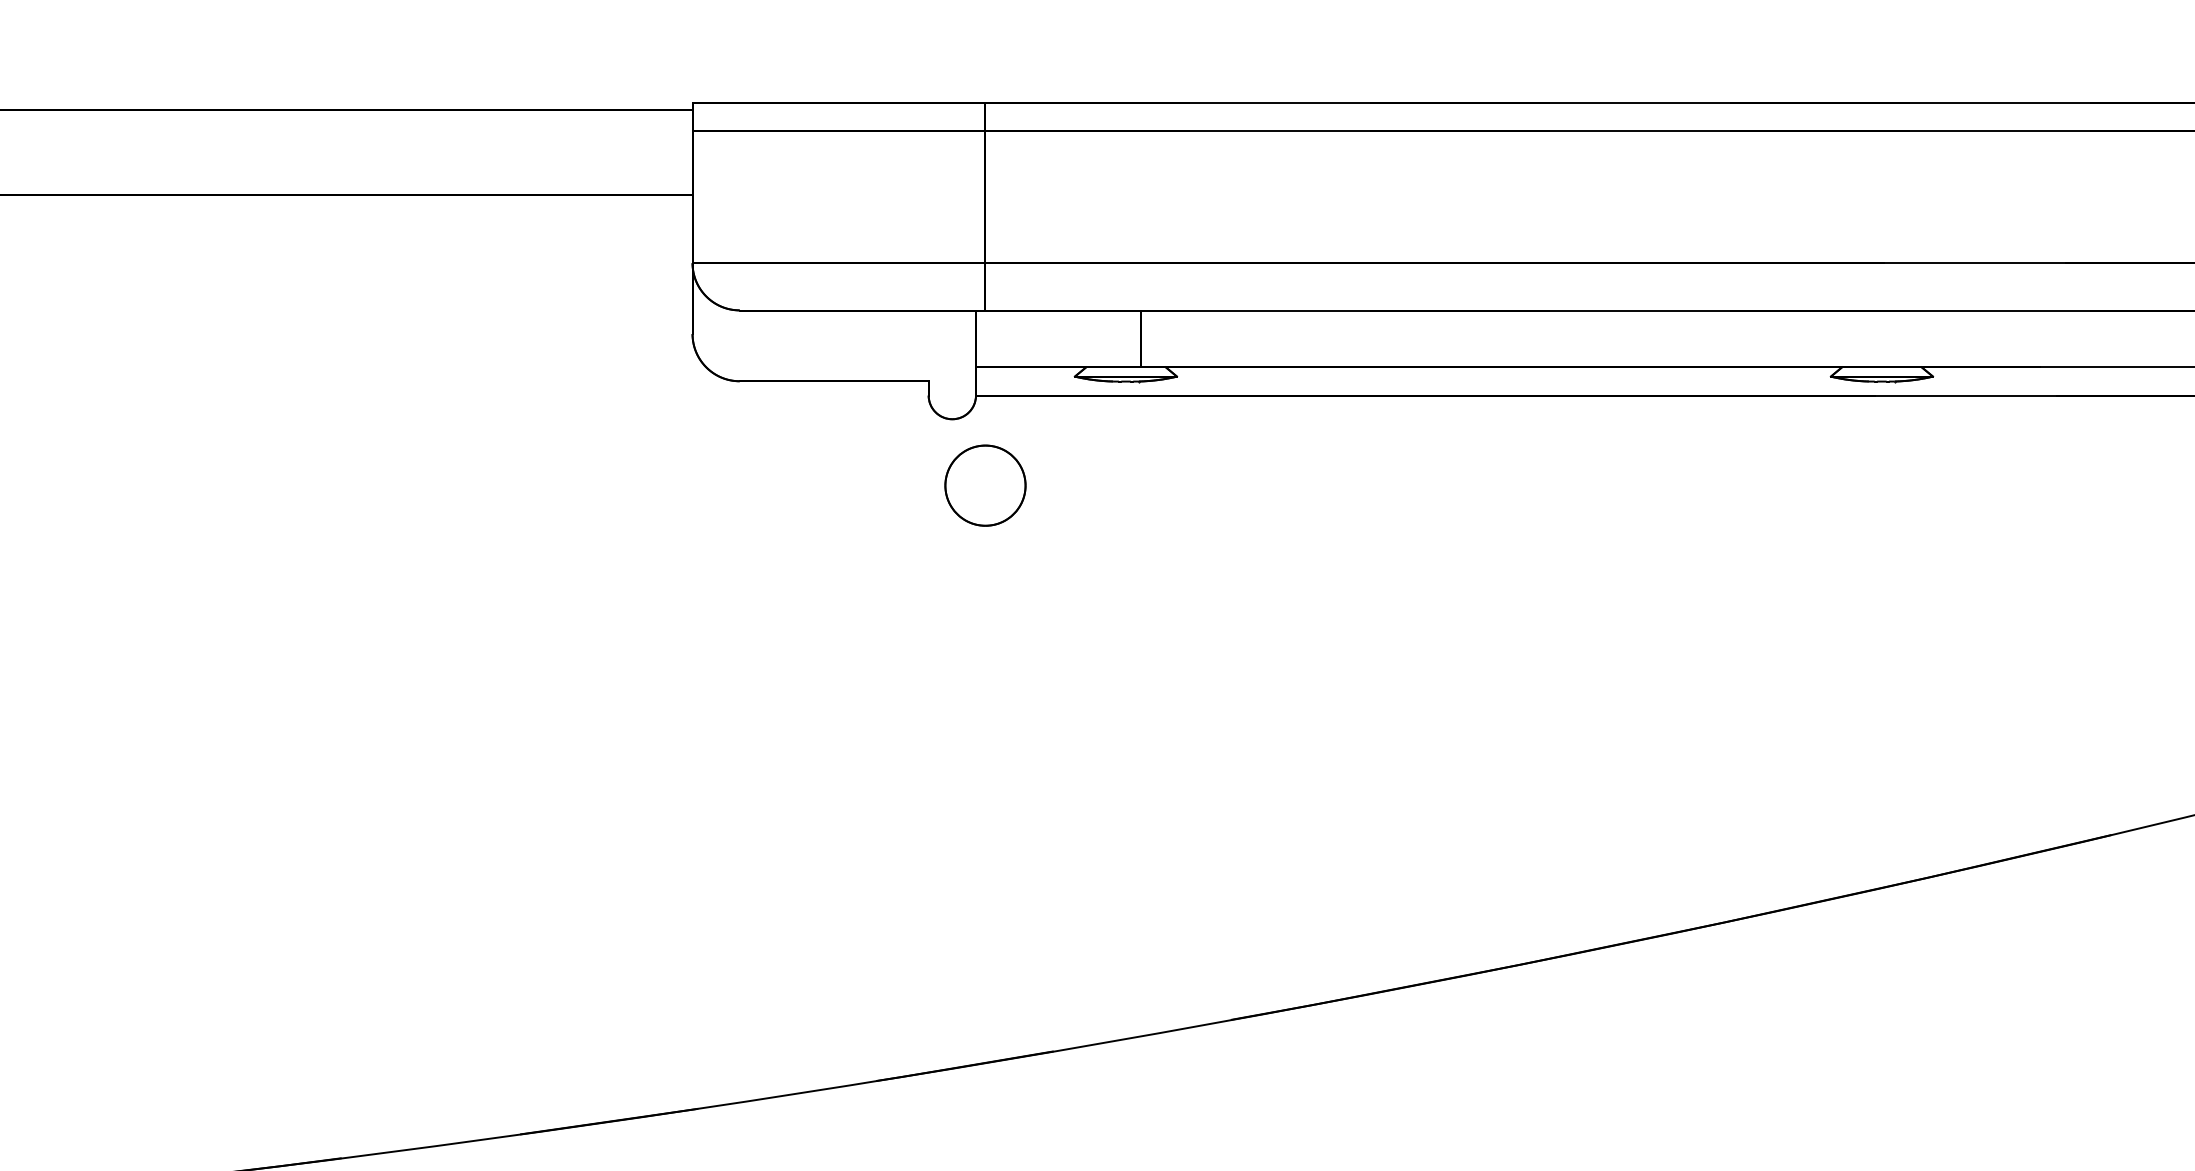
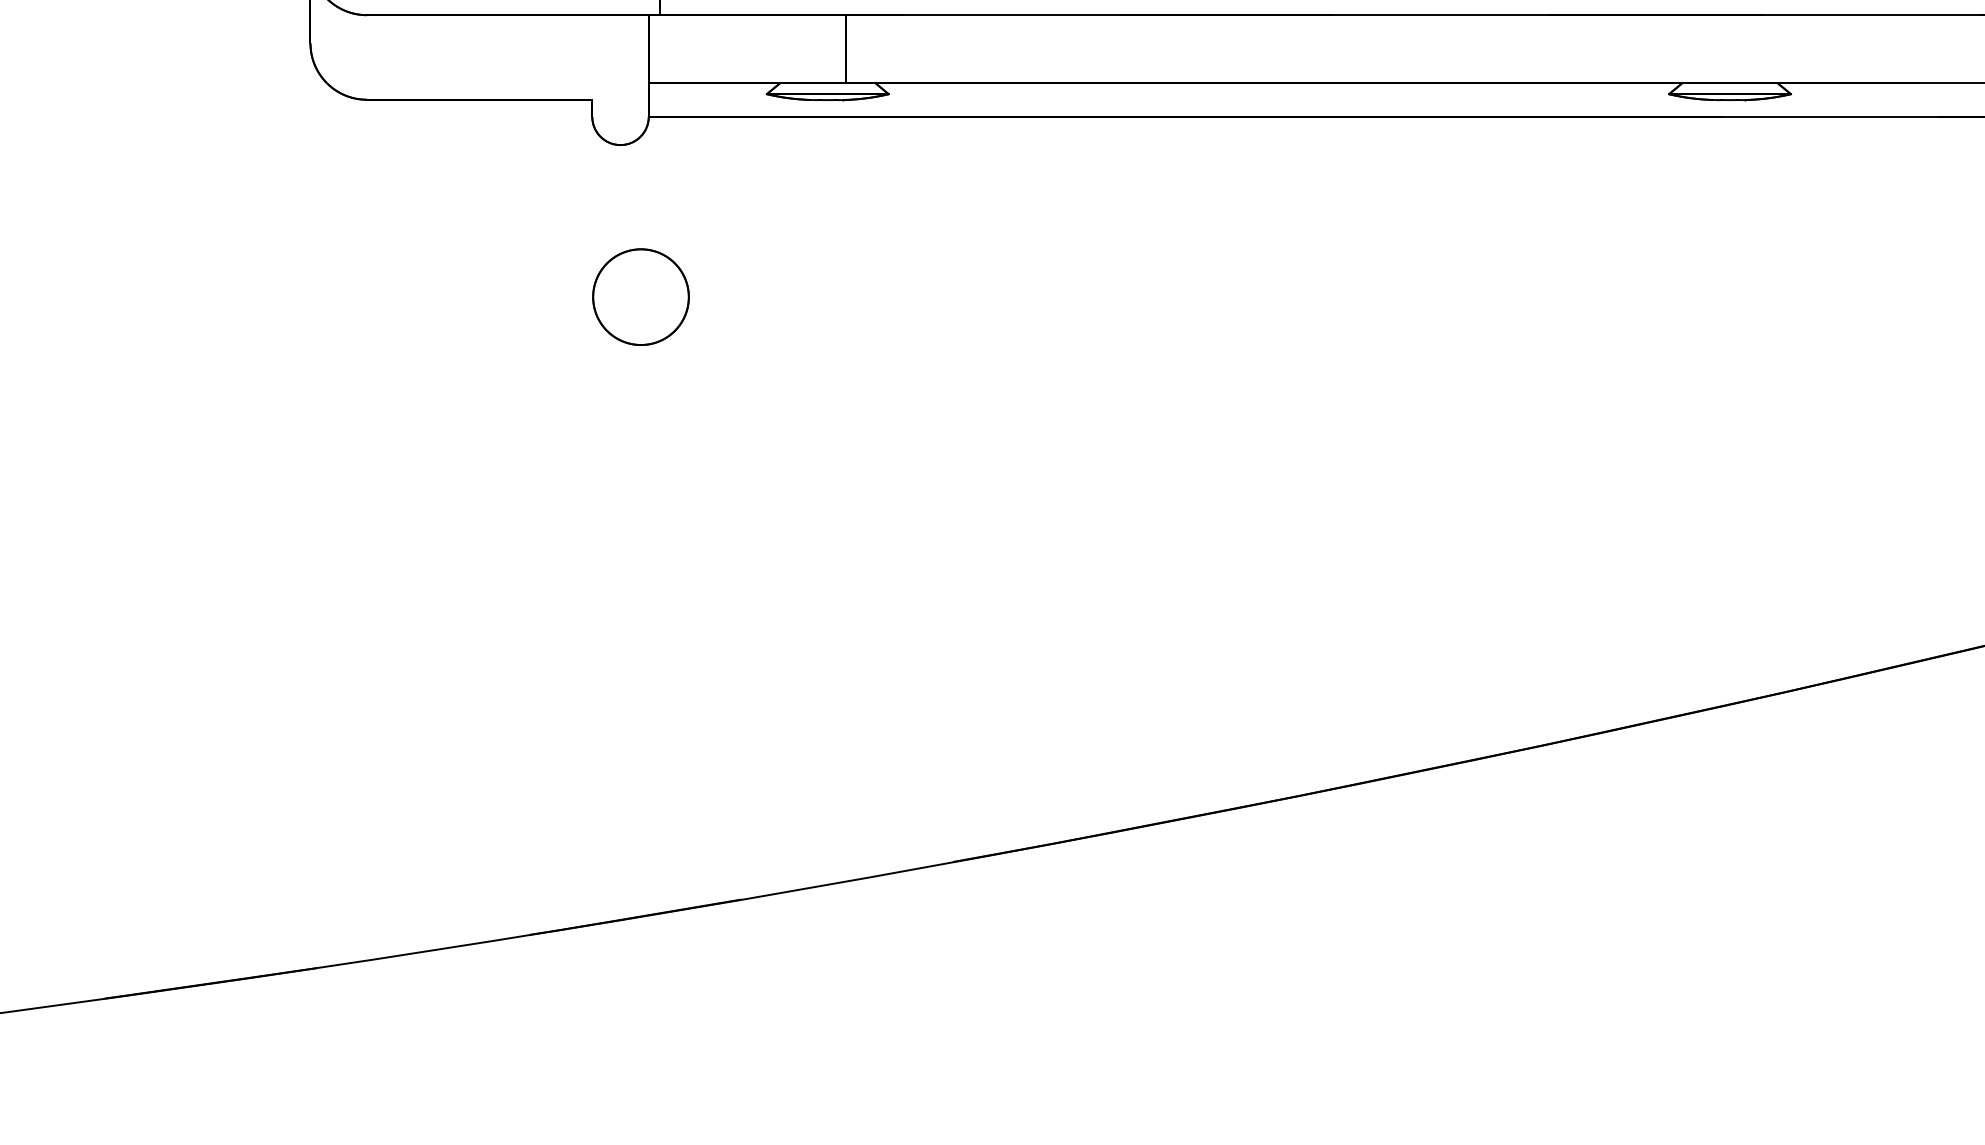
circle: (985, 485) -> (641, 296), moved

